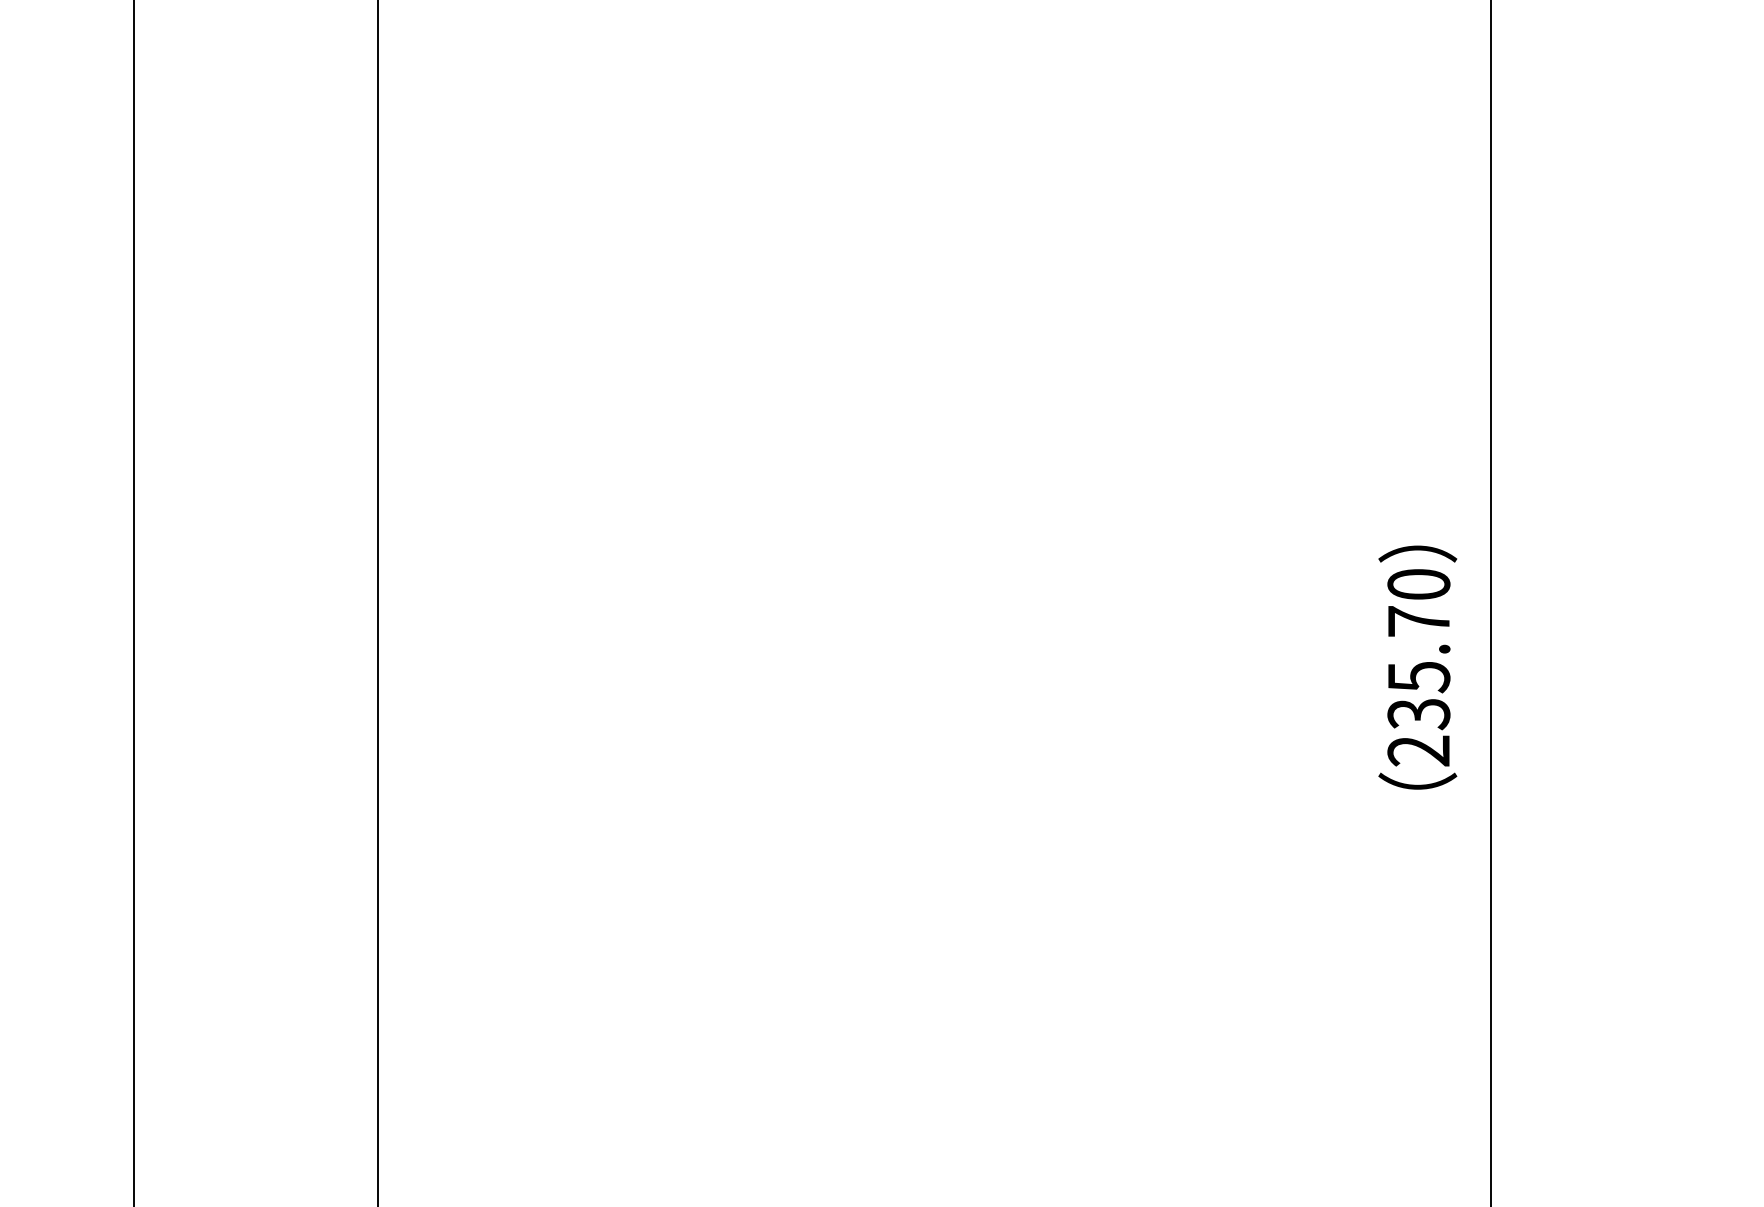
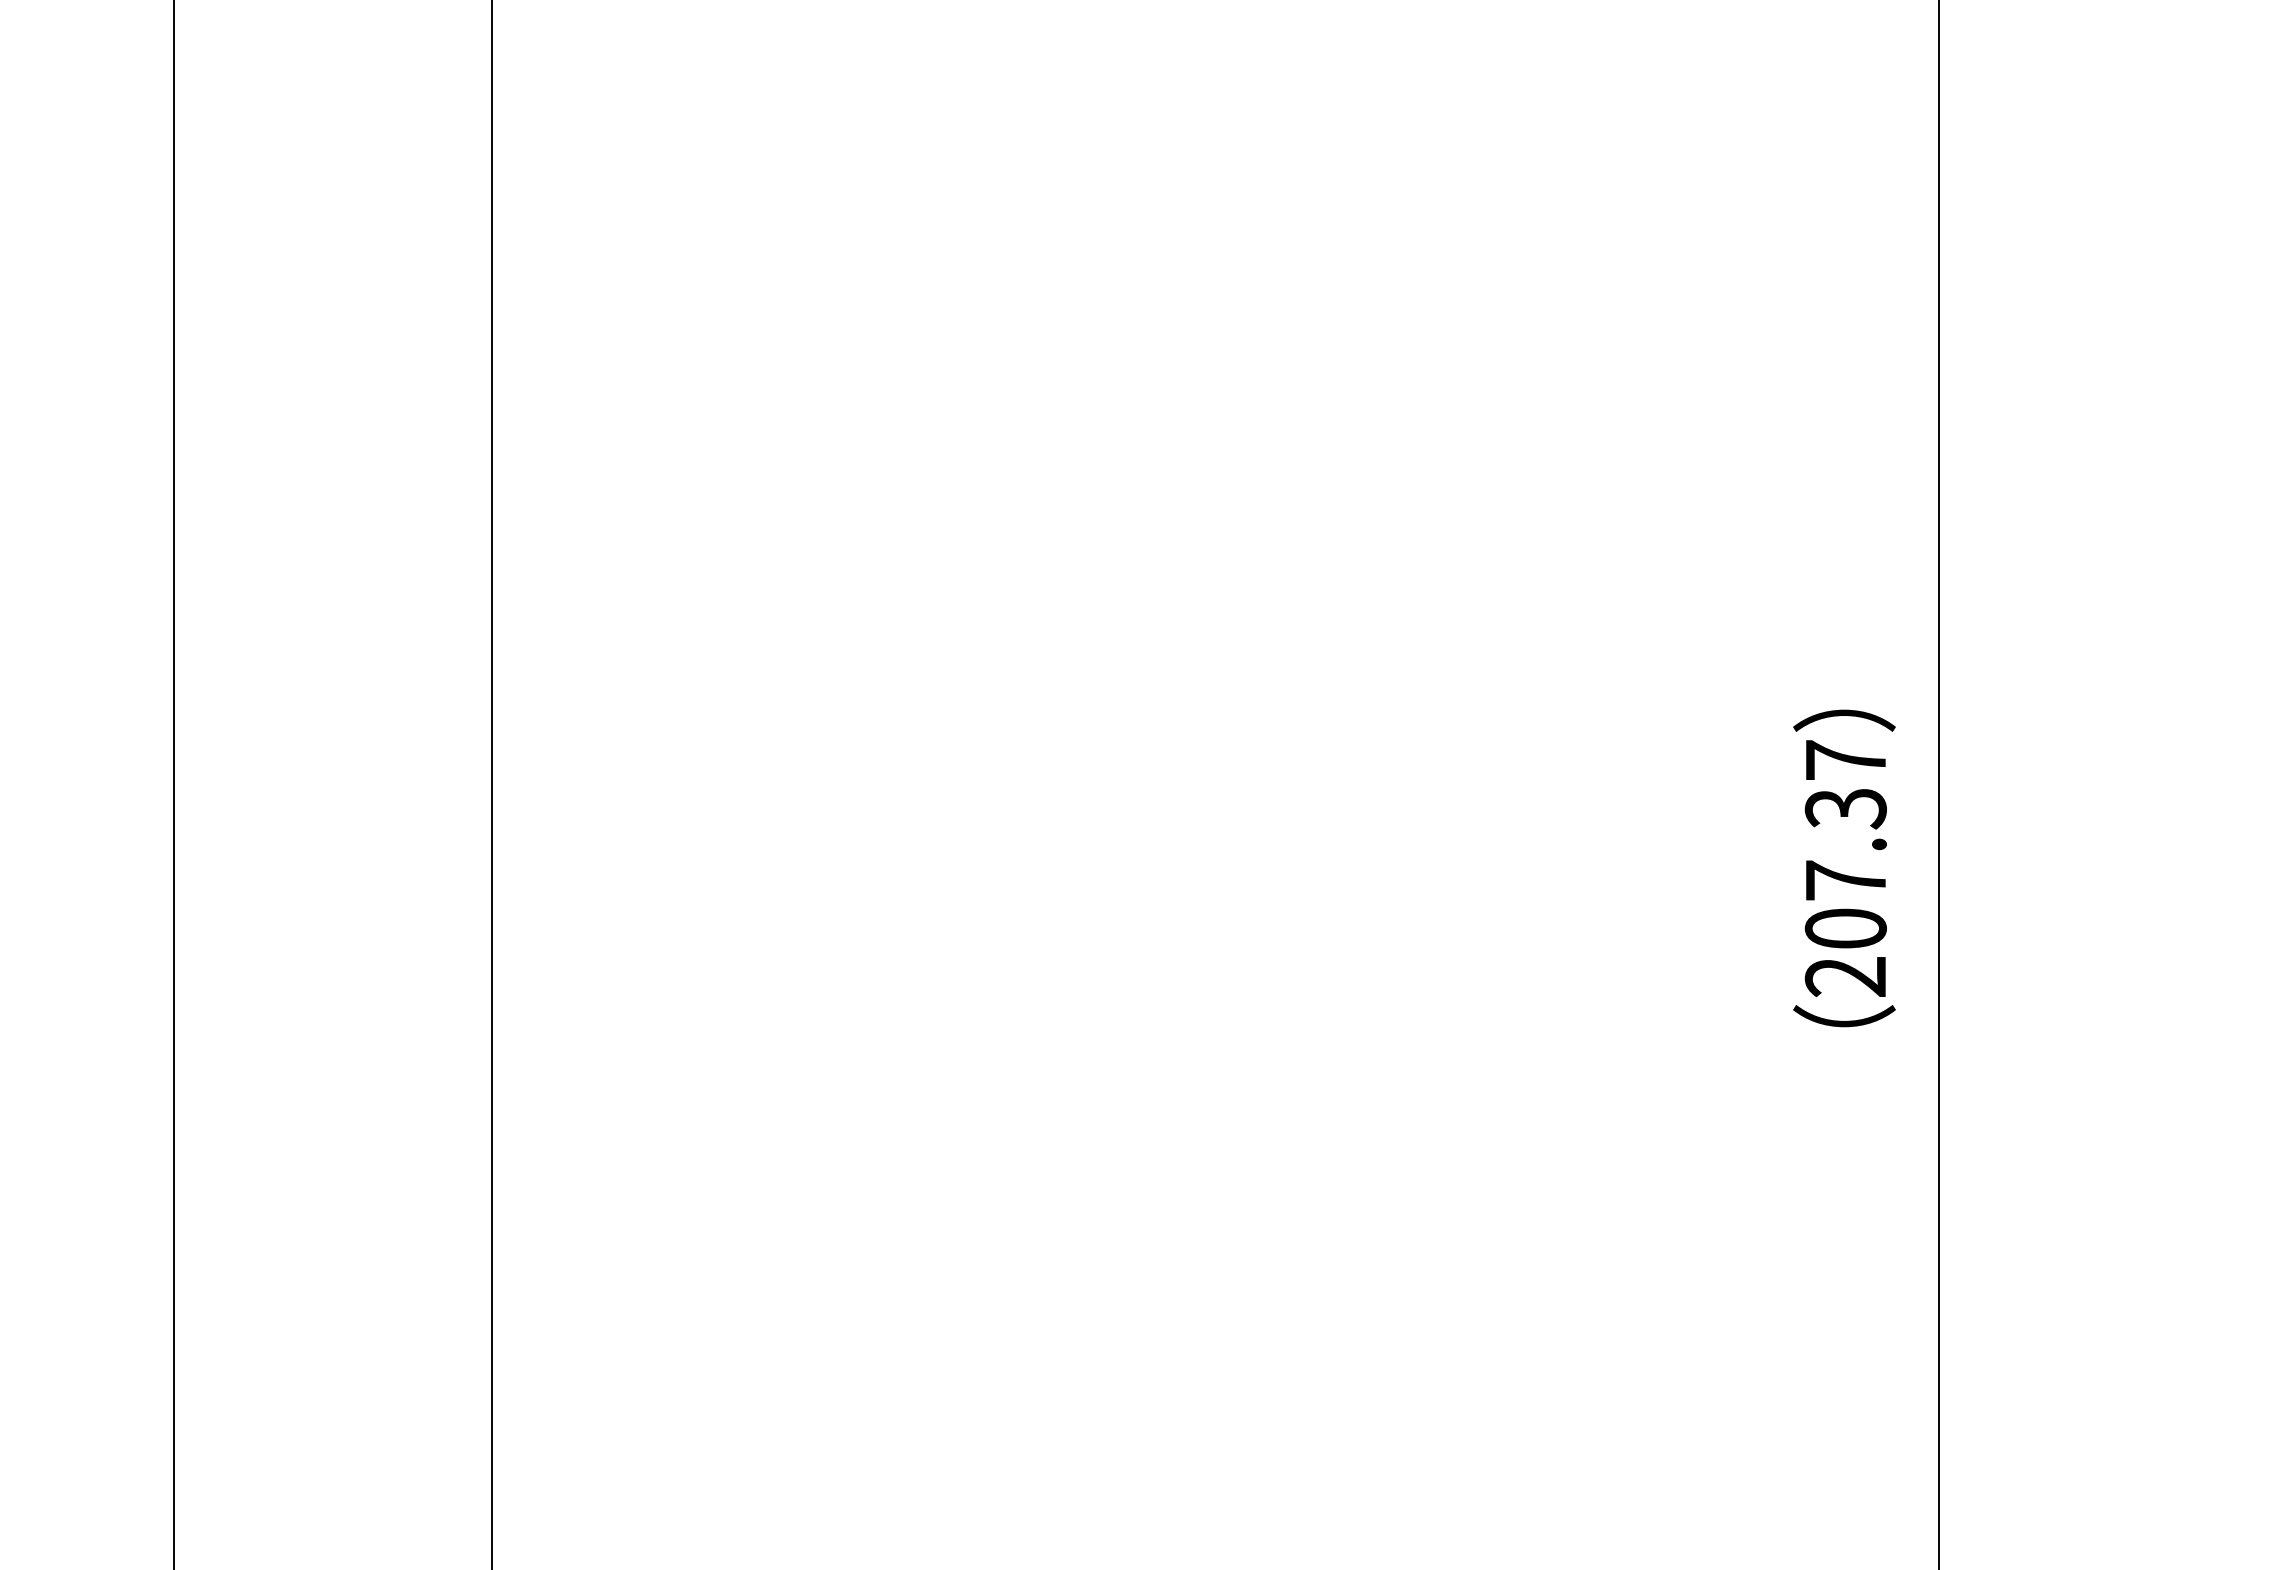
text: (1418, 649) -> (1845, 844), 235.70 -> 207.37

